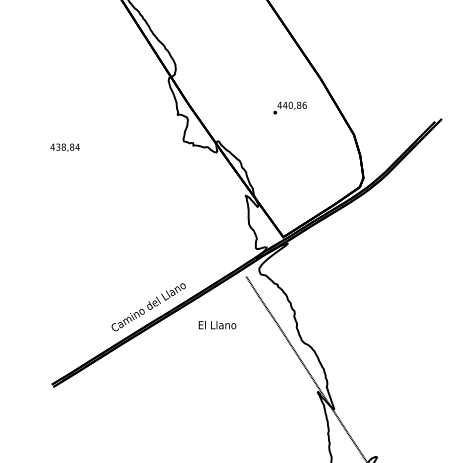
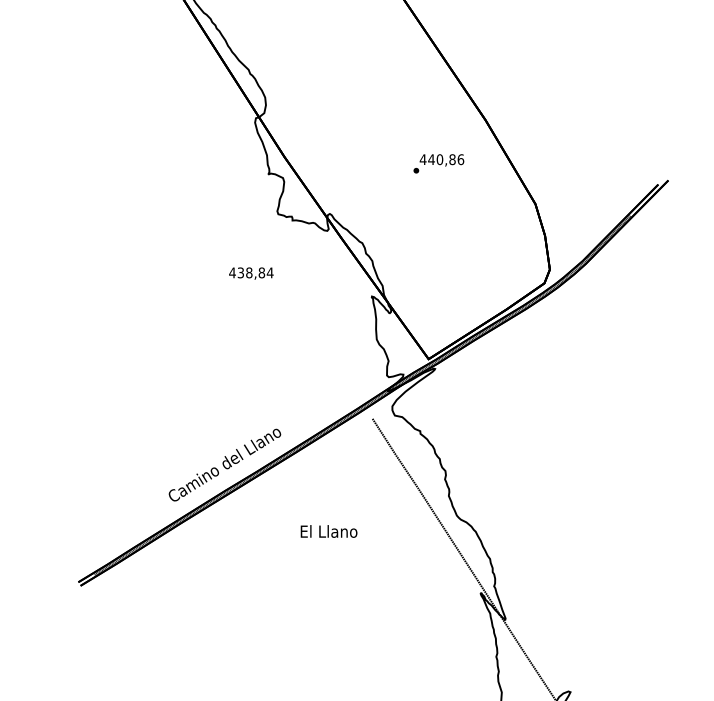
text: (64, 147) -> (250, 273), moved
text: (217, 324) -> (329, 530), moved

